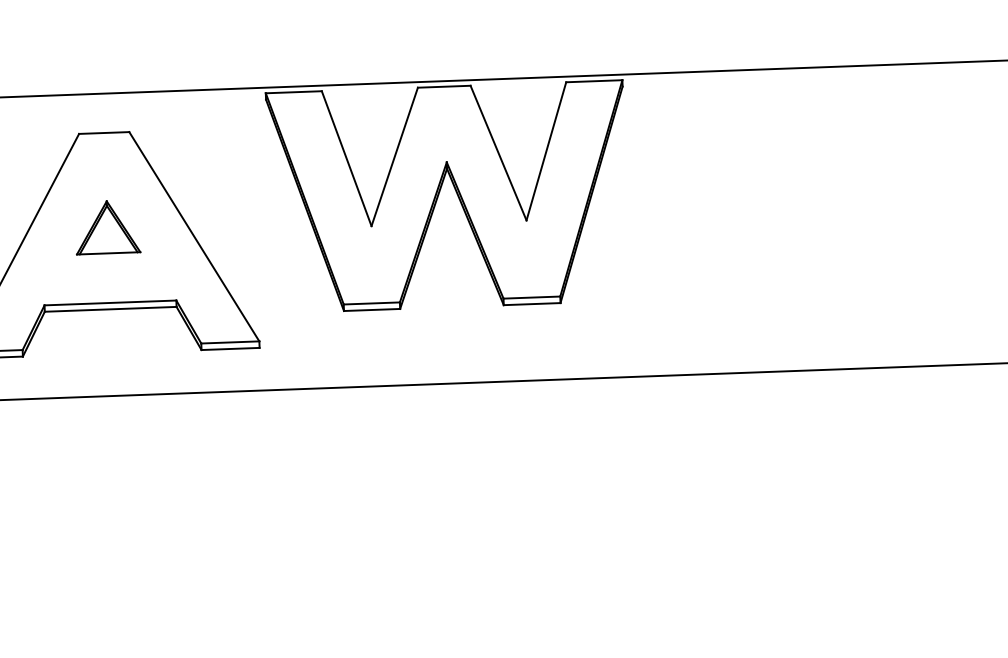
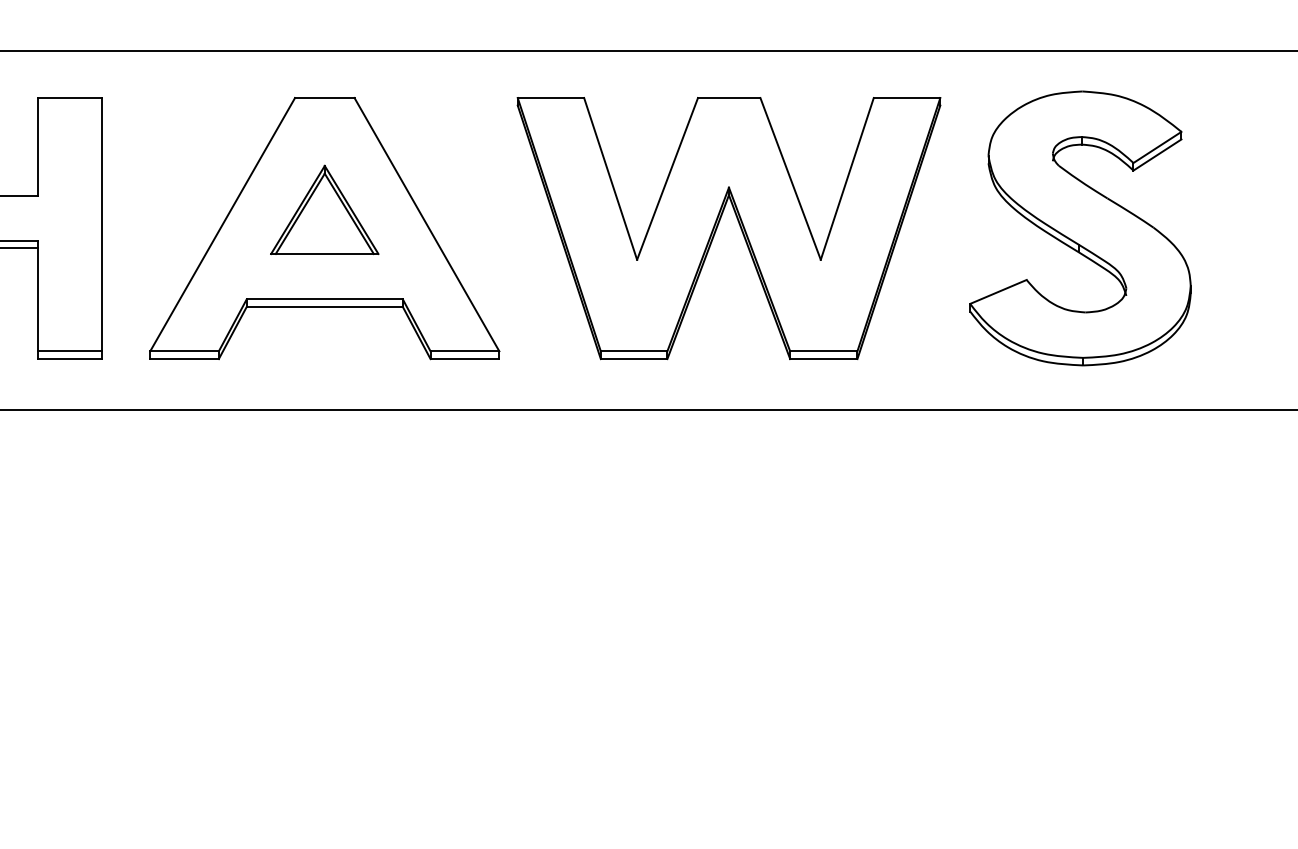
part: (439, 195) -> (718, 226), moved
part: (745, 219) -> (1080, 228), added
part: (107, 227) -> (324, 209), size x1.43

